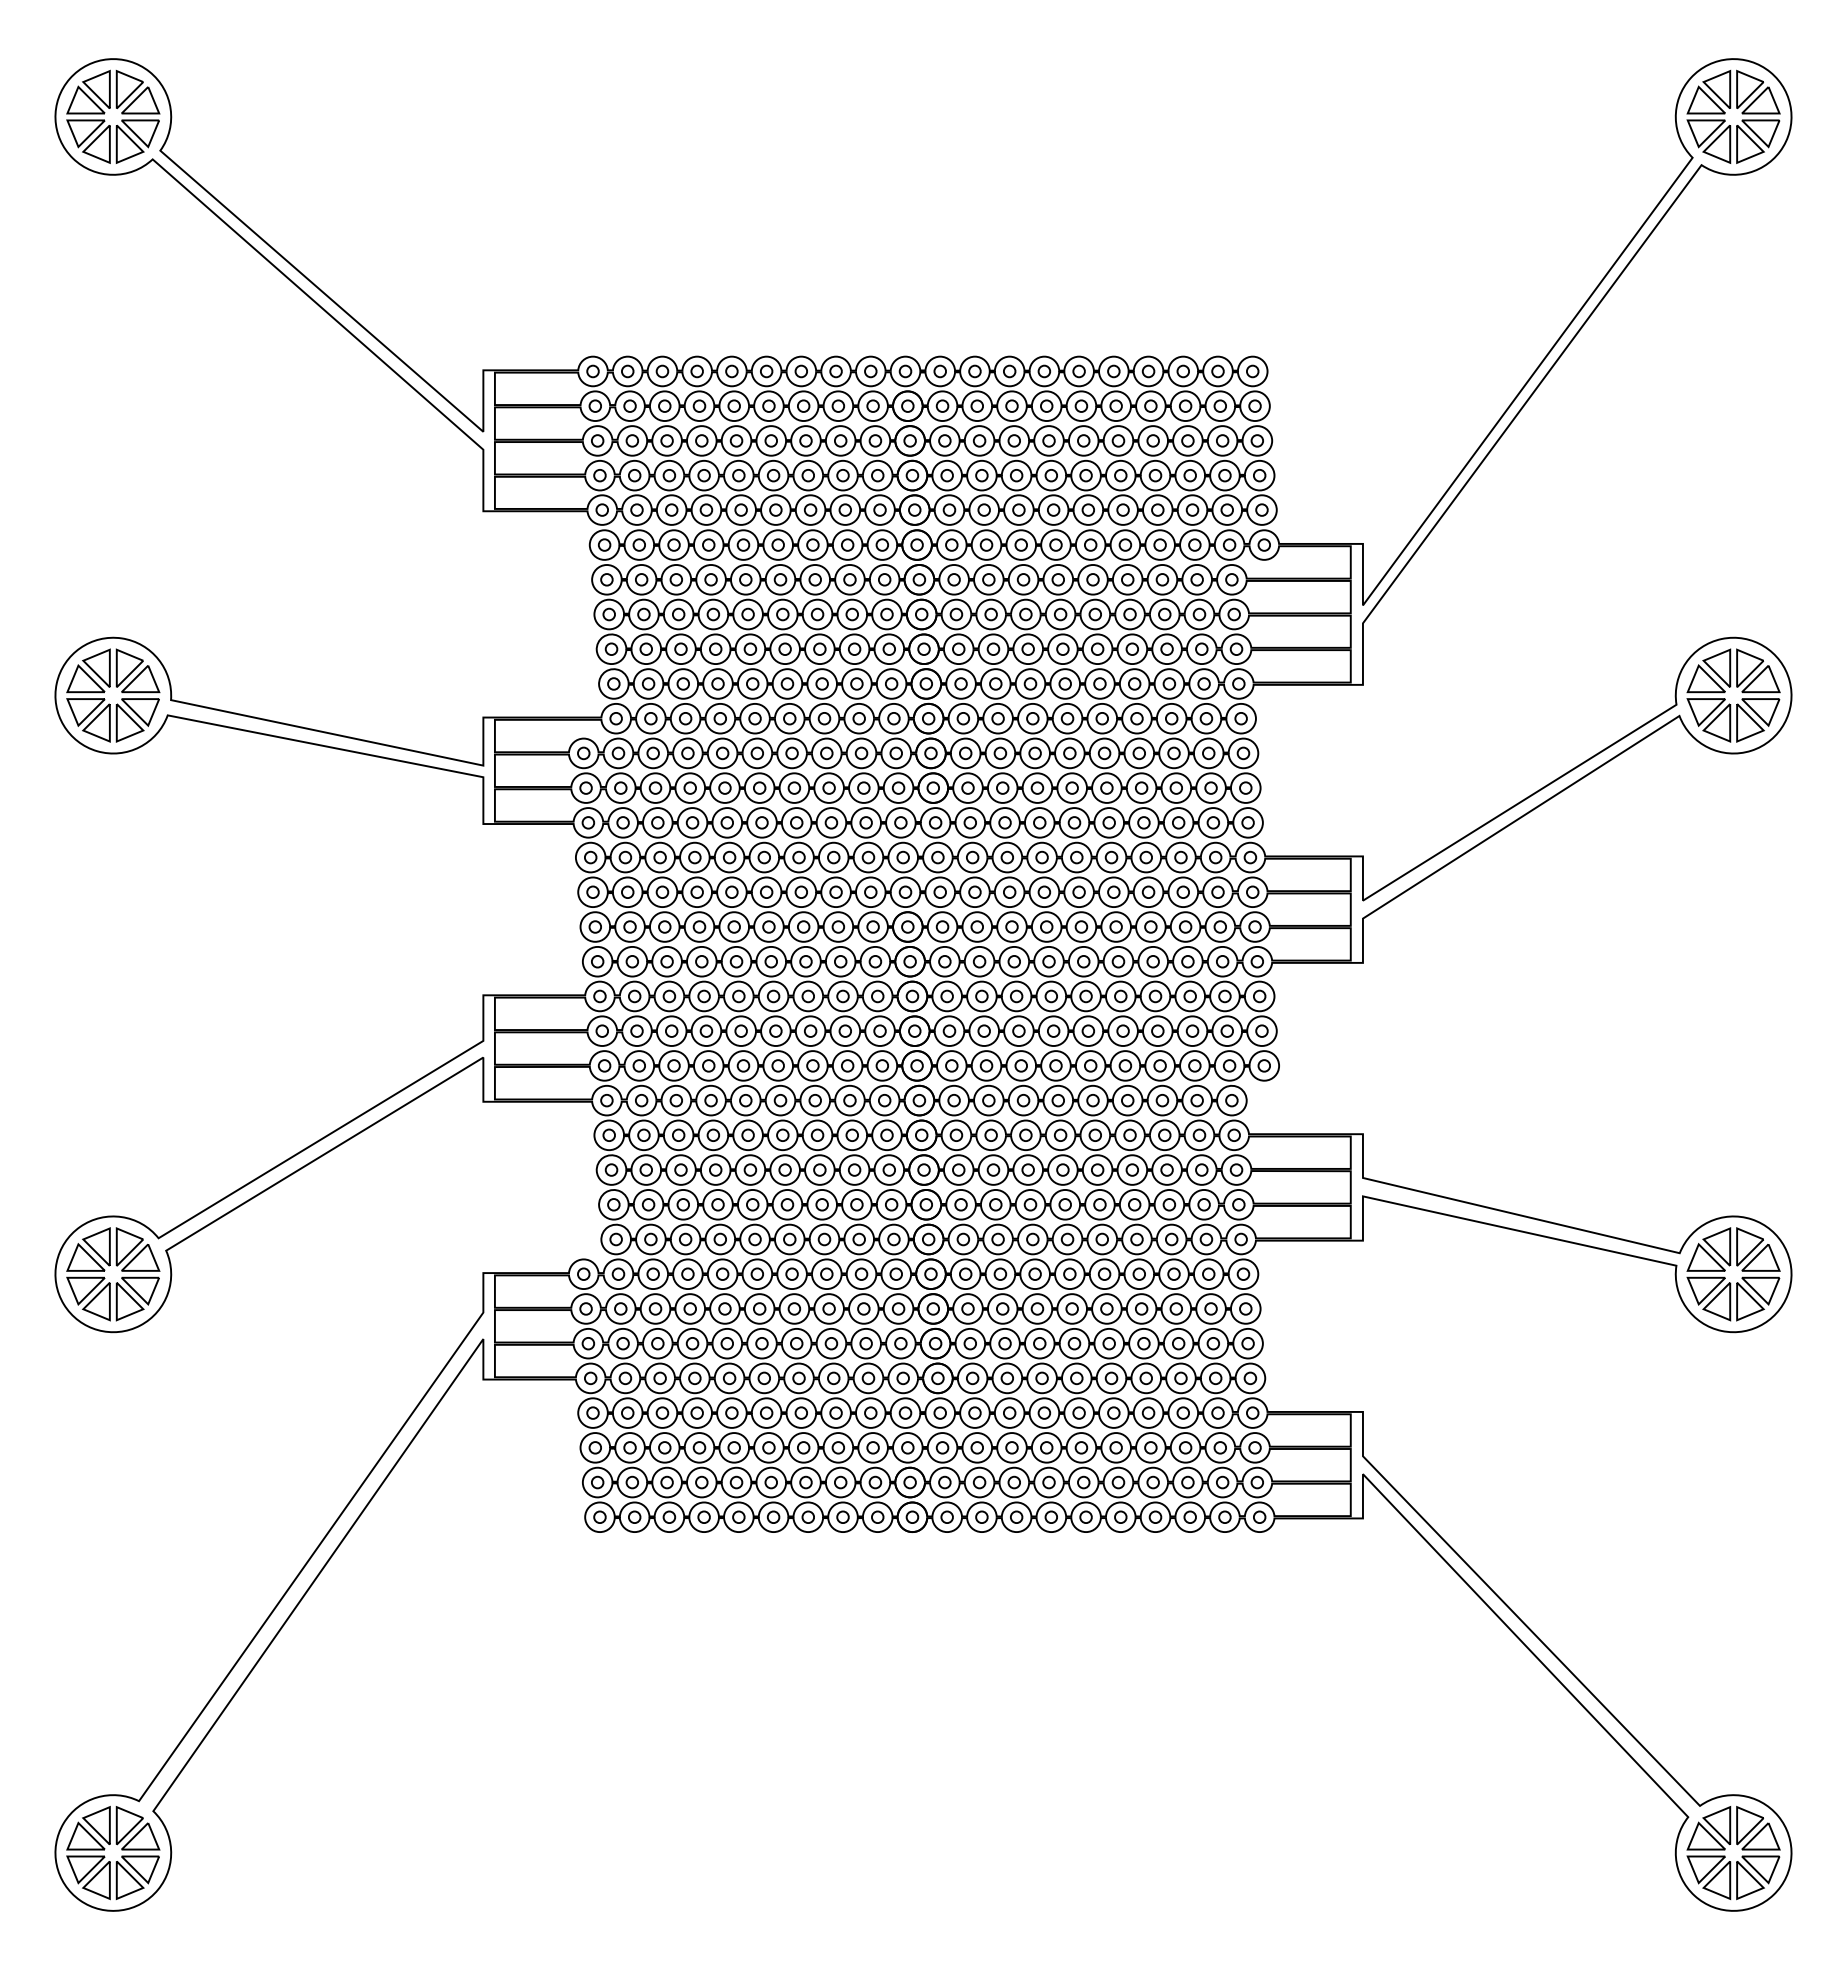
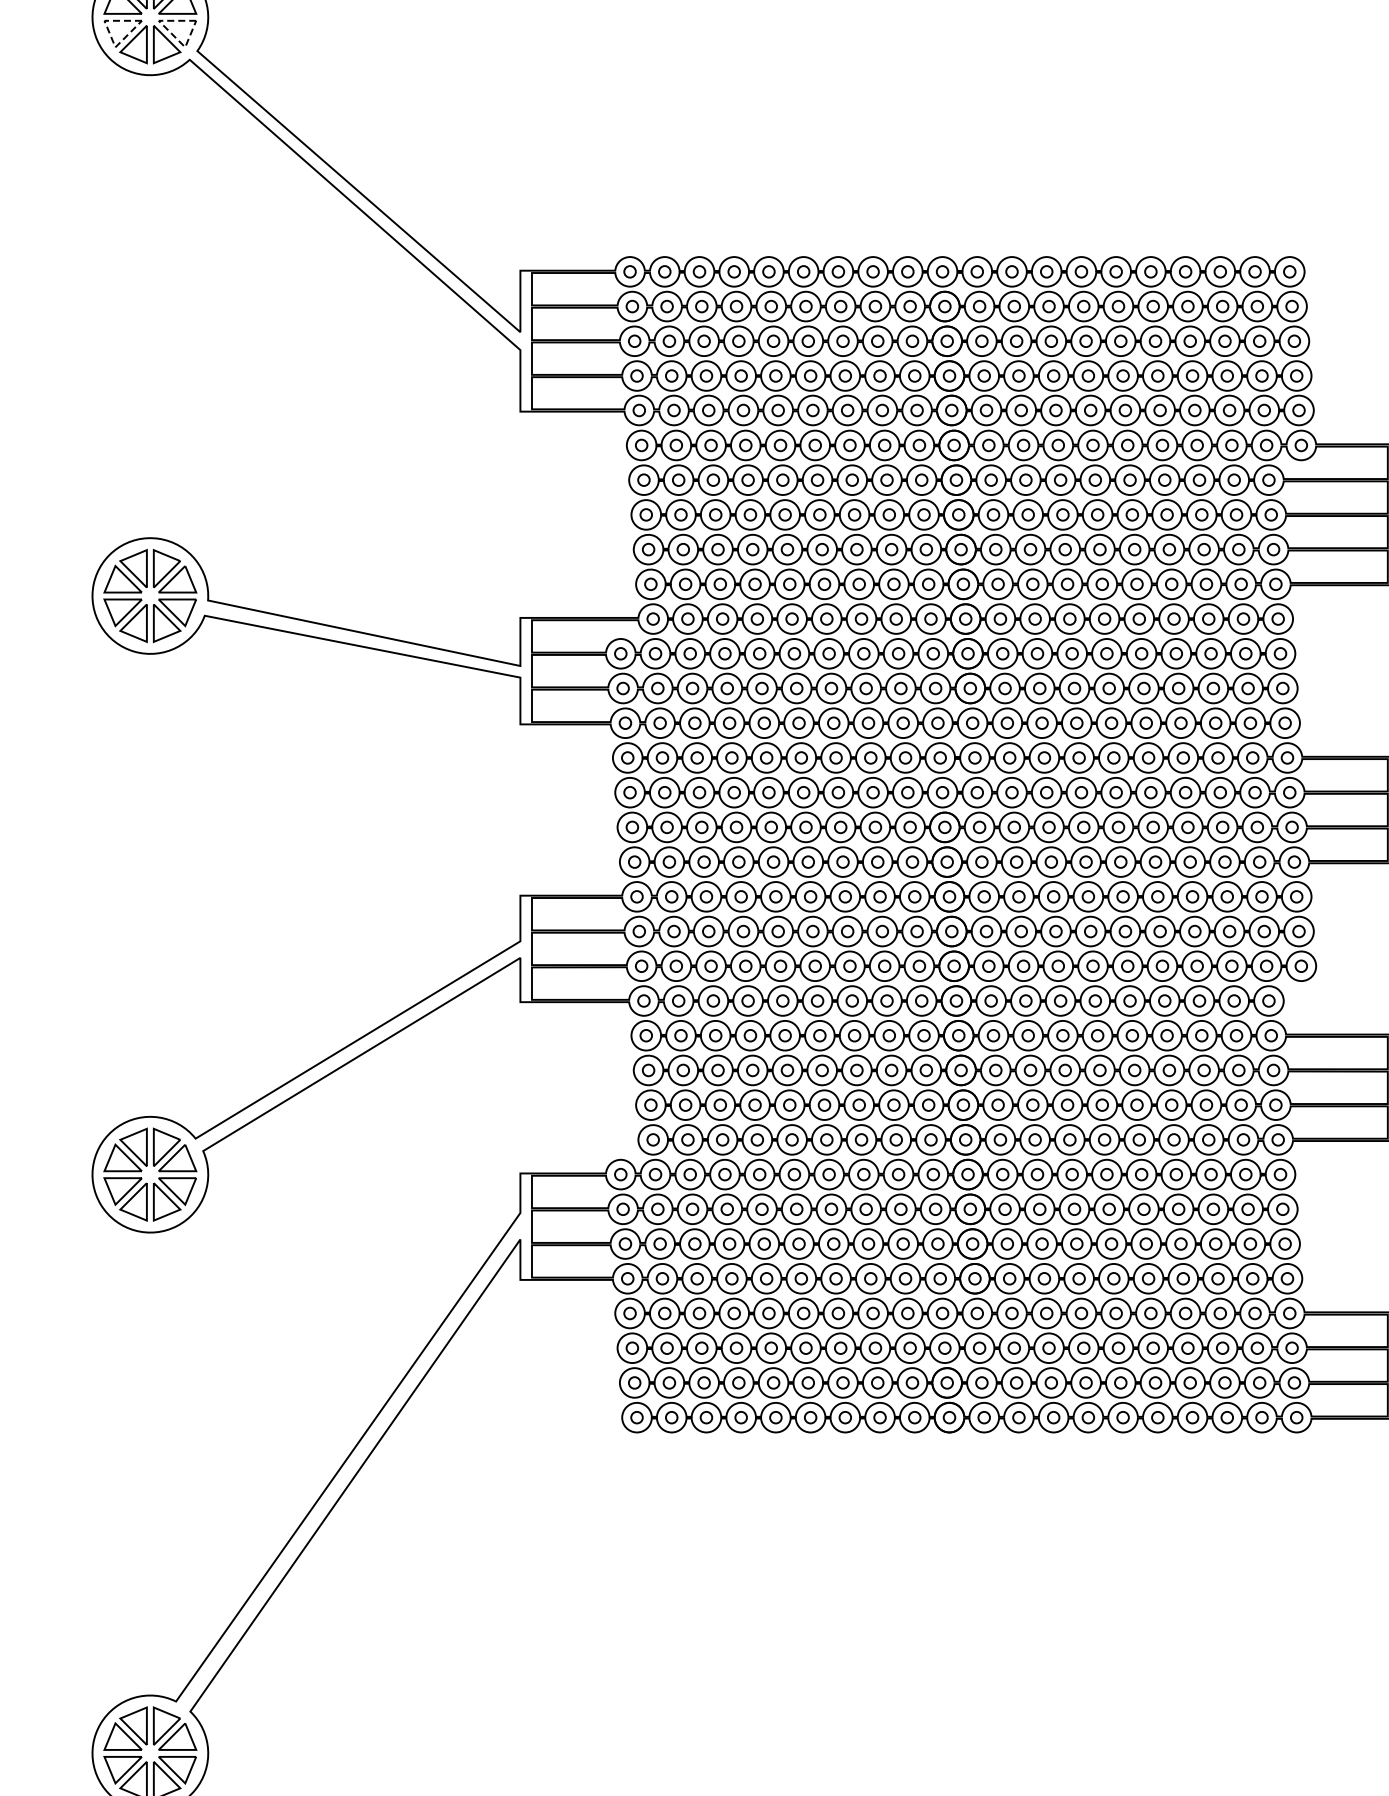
line: (132, 130) -> (169, 30), solid -> dashed
line: (73, 134) -> (110, 34), solid -> dashed

